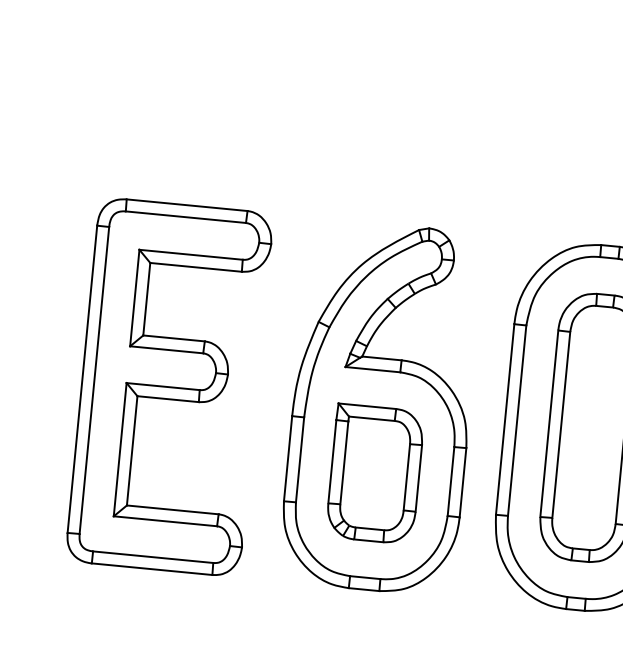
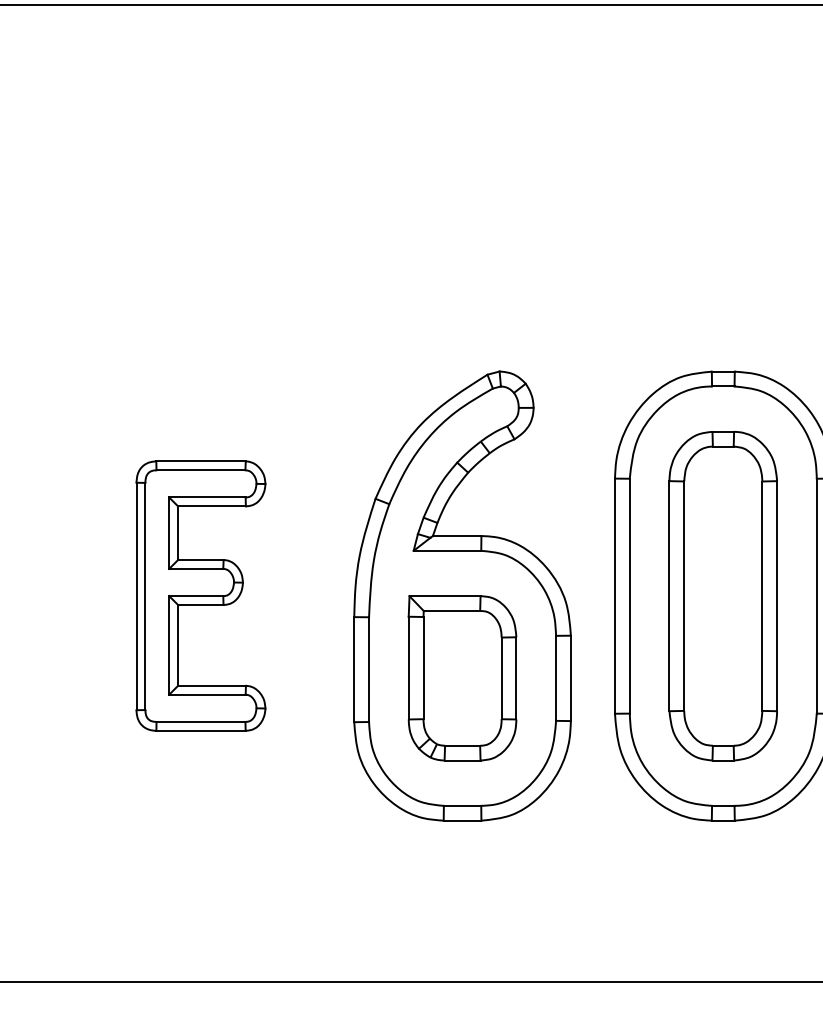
part: (169, 386) -> (200, 595), size x0.6

